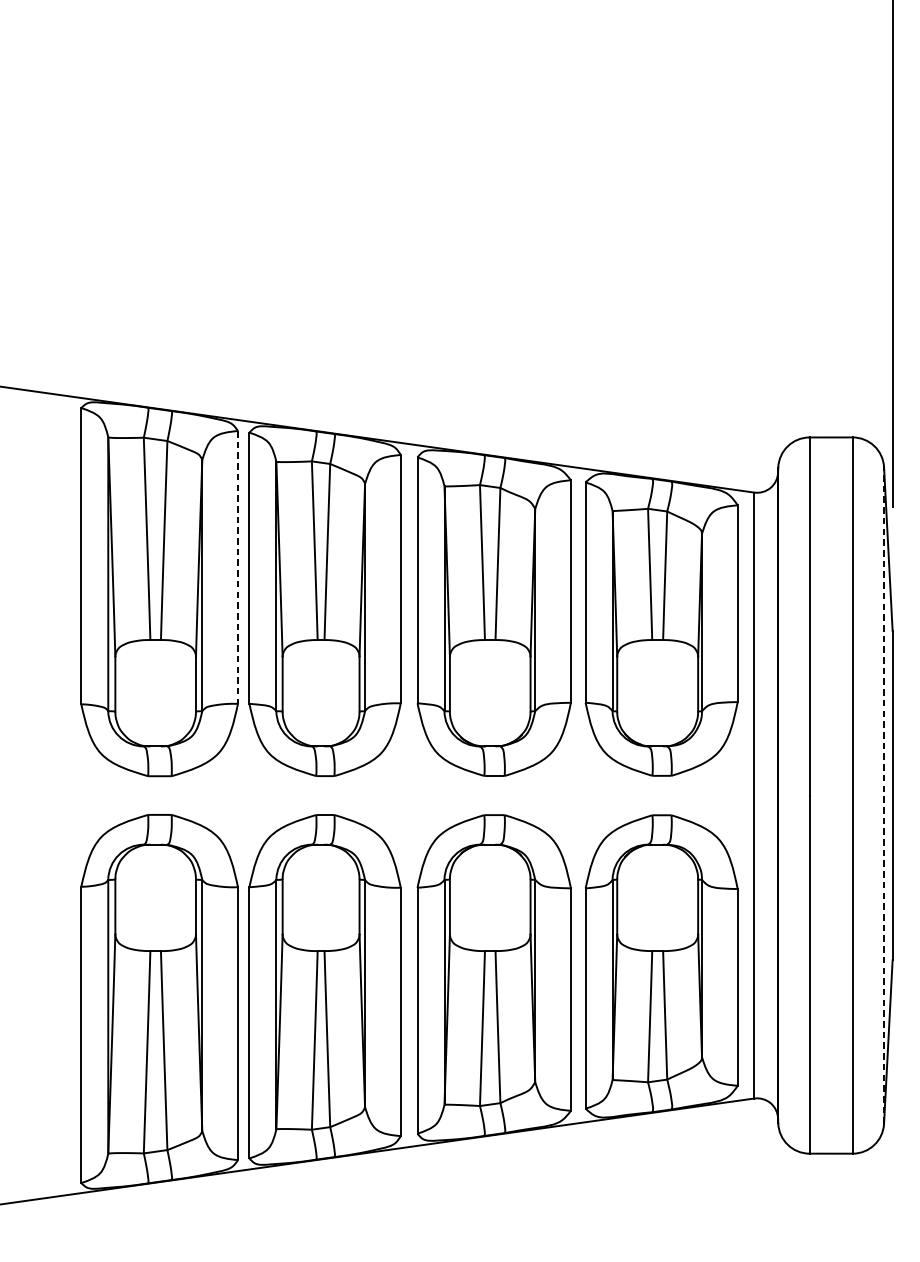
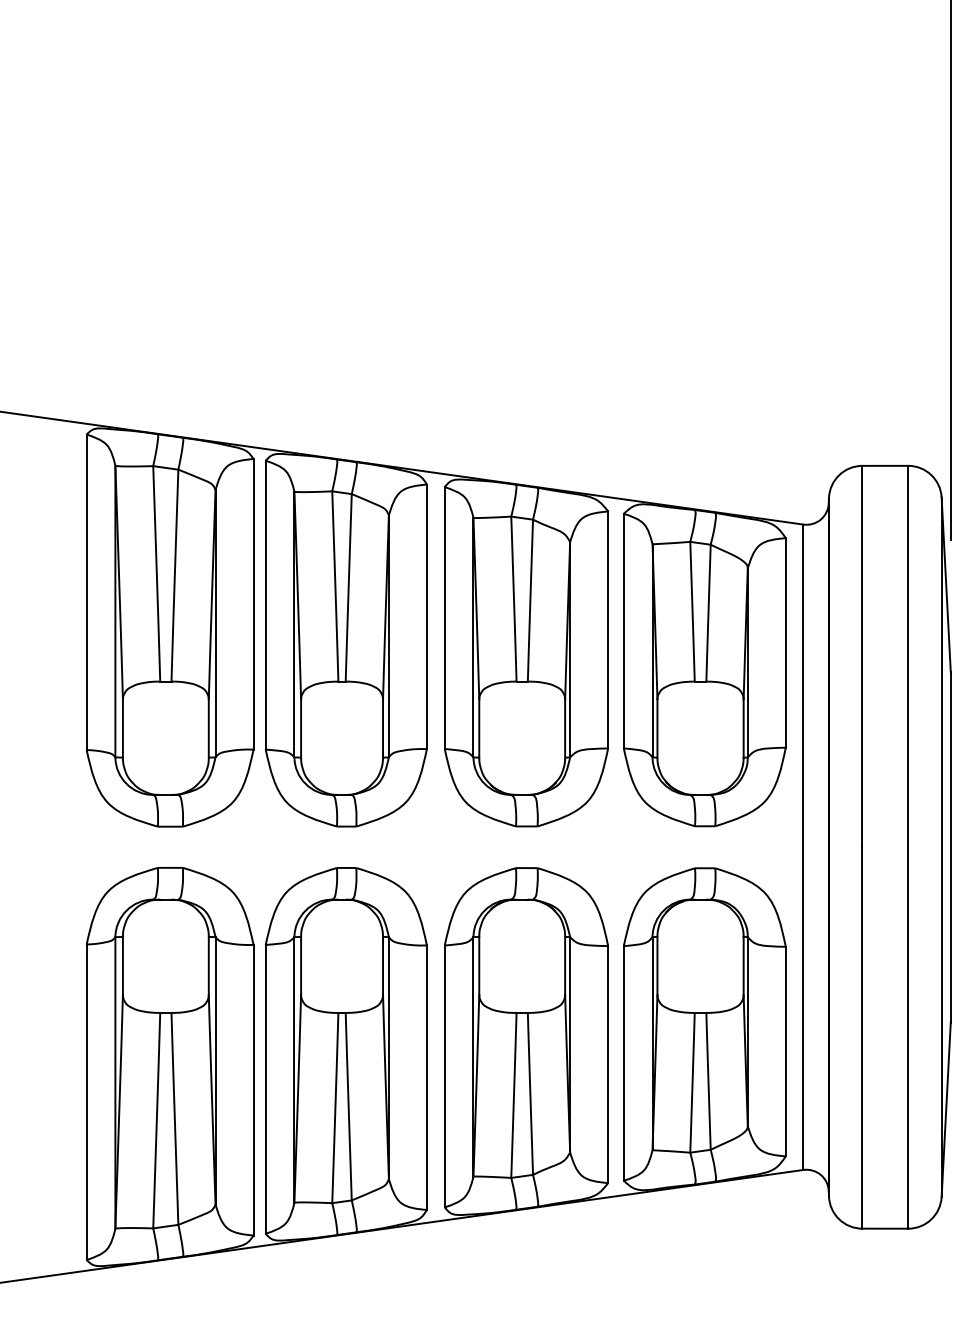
line: (237, 567) -> (253, 604), dashed -> solid
line: (883, 795) -> (941, 847), dashed -> solid

